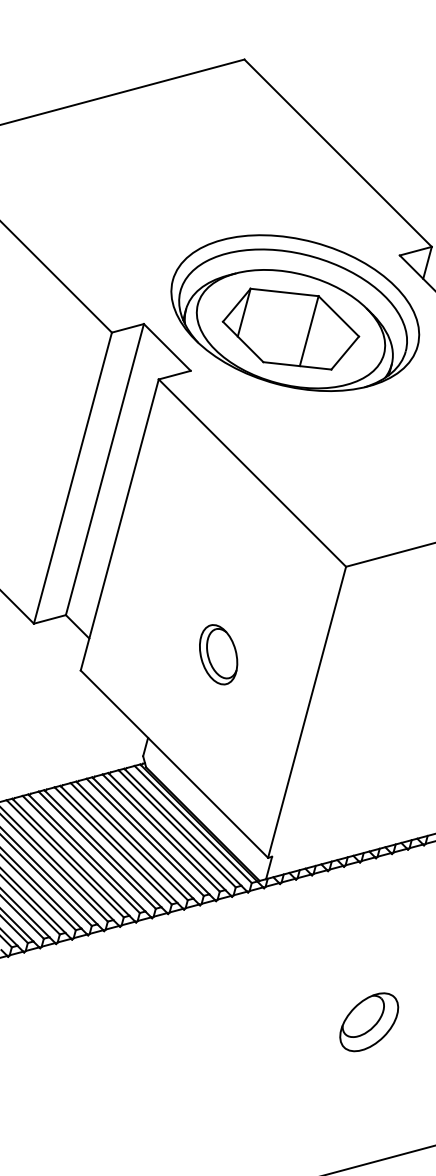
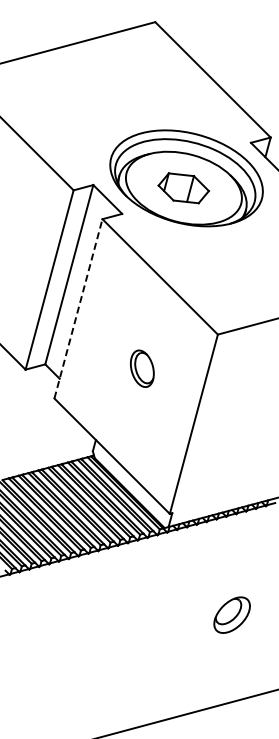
part: (290, 329) -> (183, 188), size x0.6
line: (119, 524) -> (78, 308), solid -> dashed
part: (218, 654) -> (142, 368), moved

